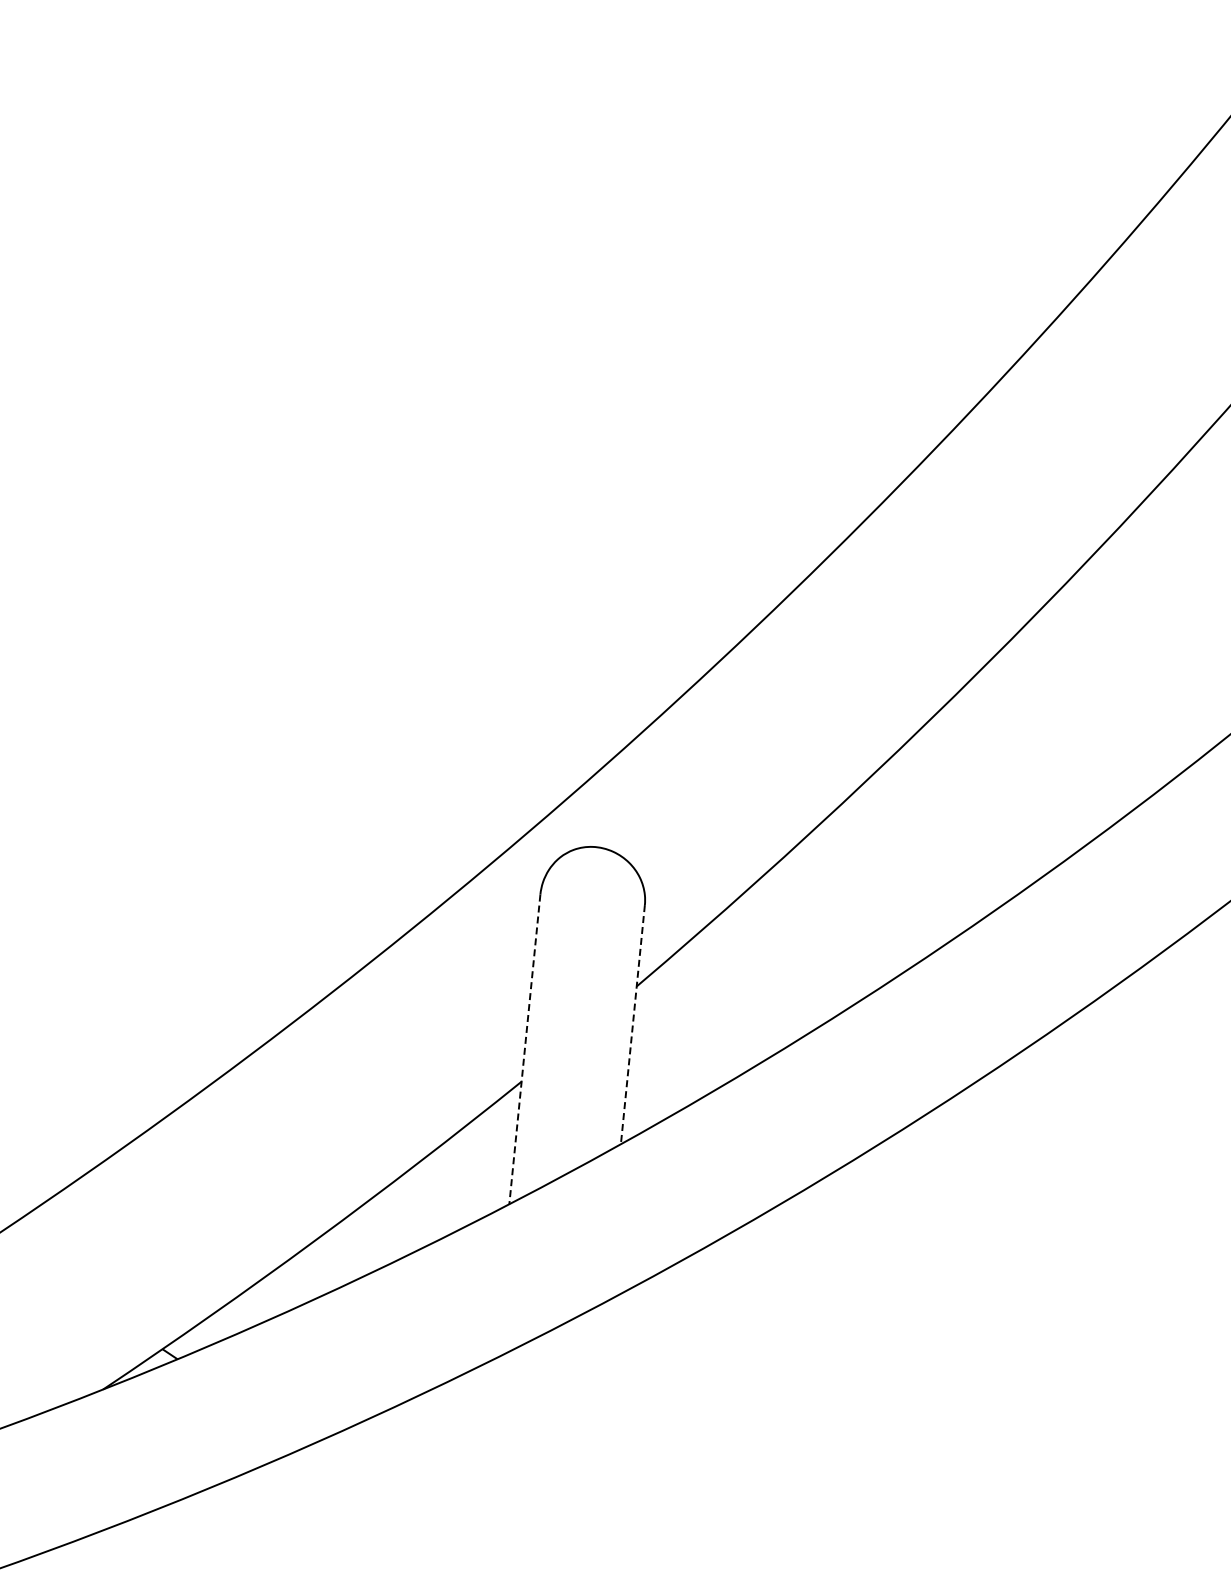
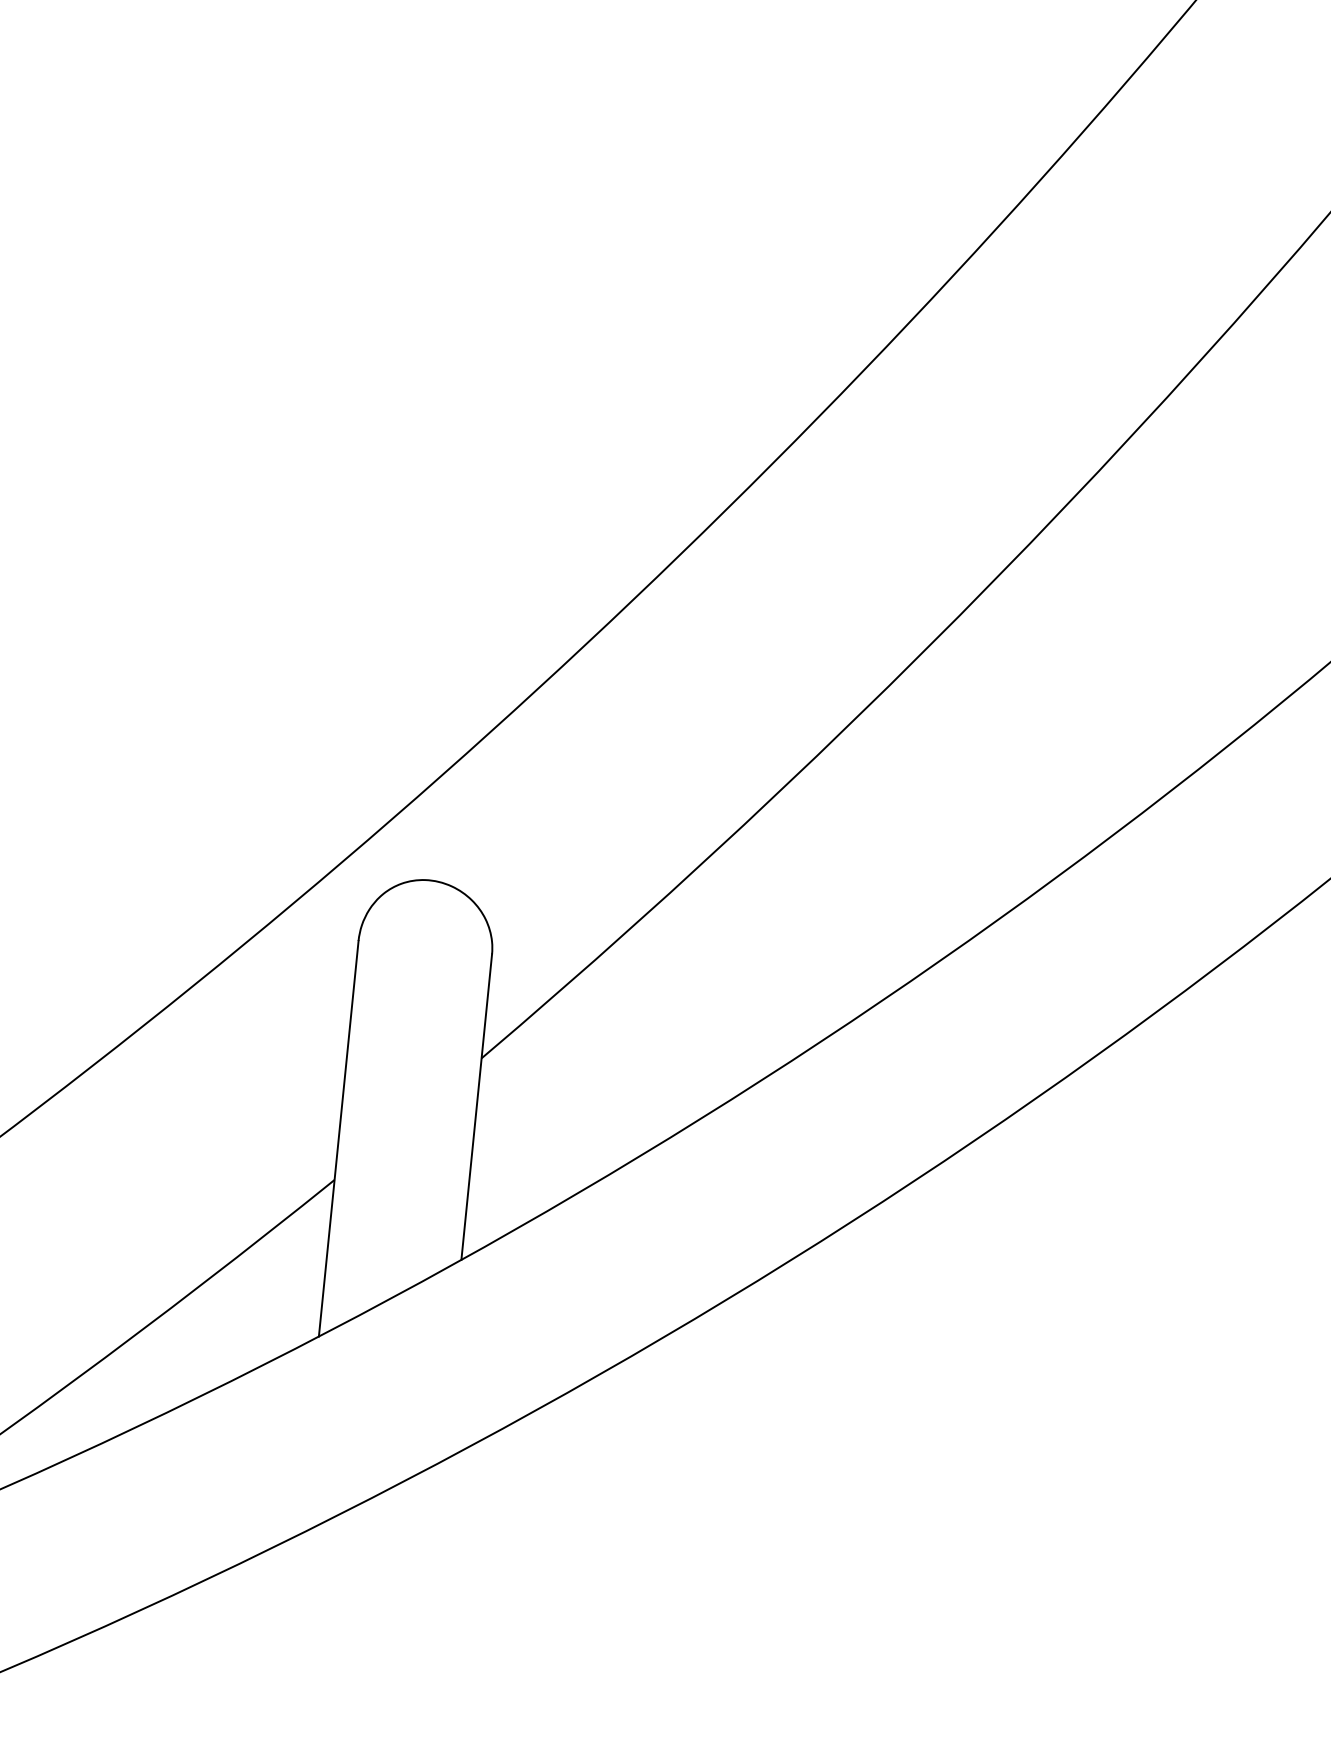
line: (632, 1025) -> (476, 1108), dashed -> solid
line: (524, 1049) -> (338, 1138), dashed -> solid

